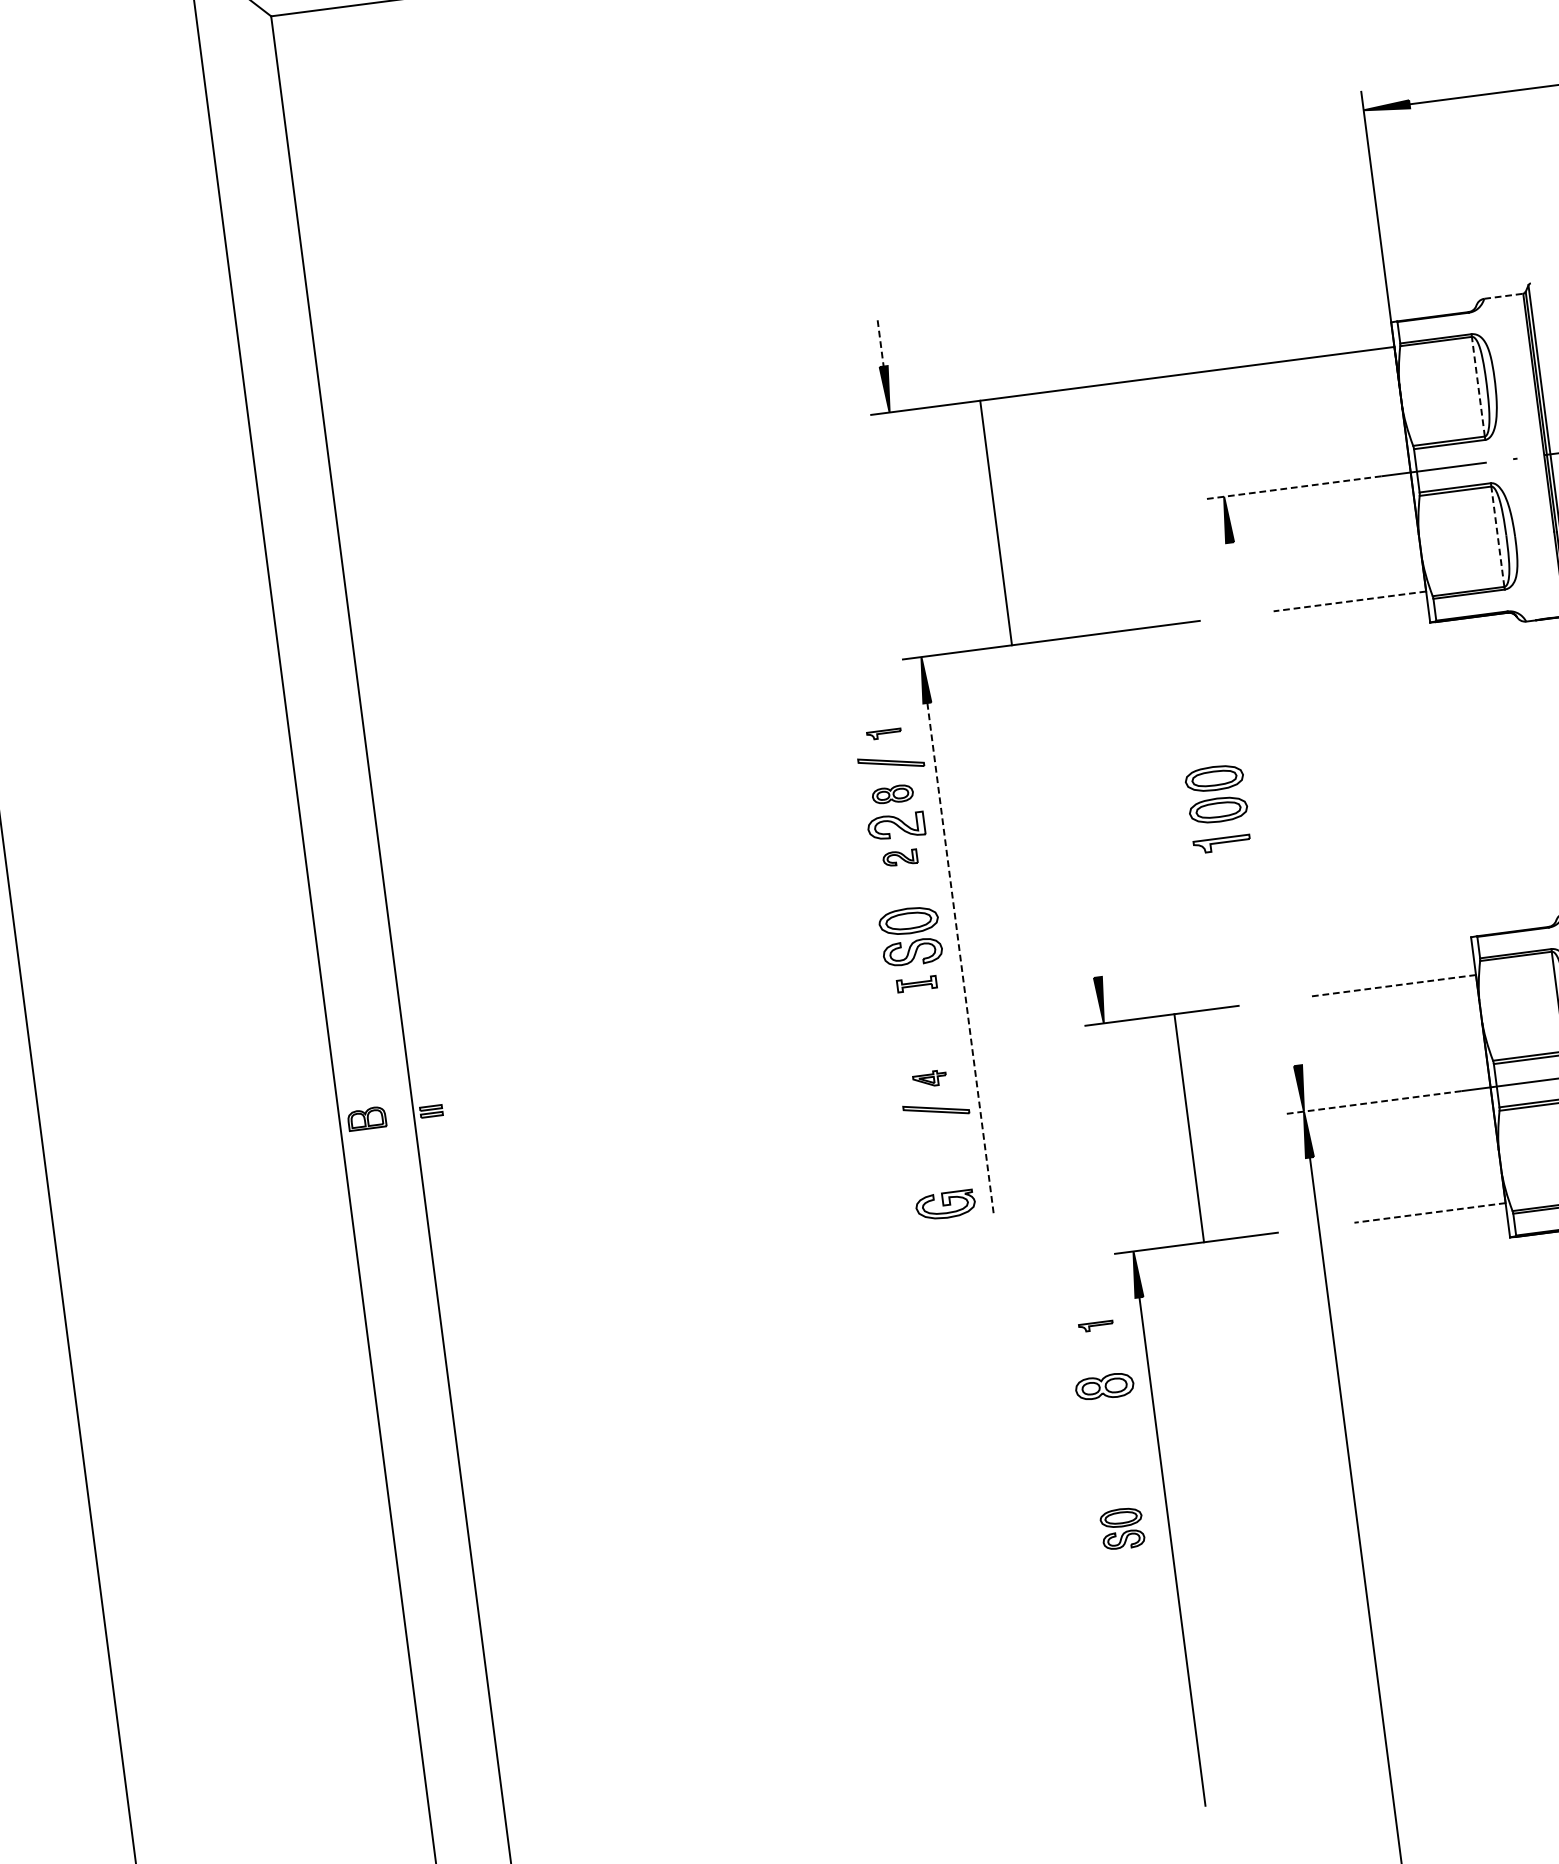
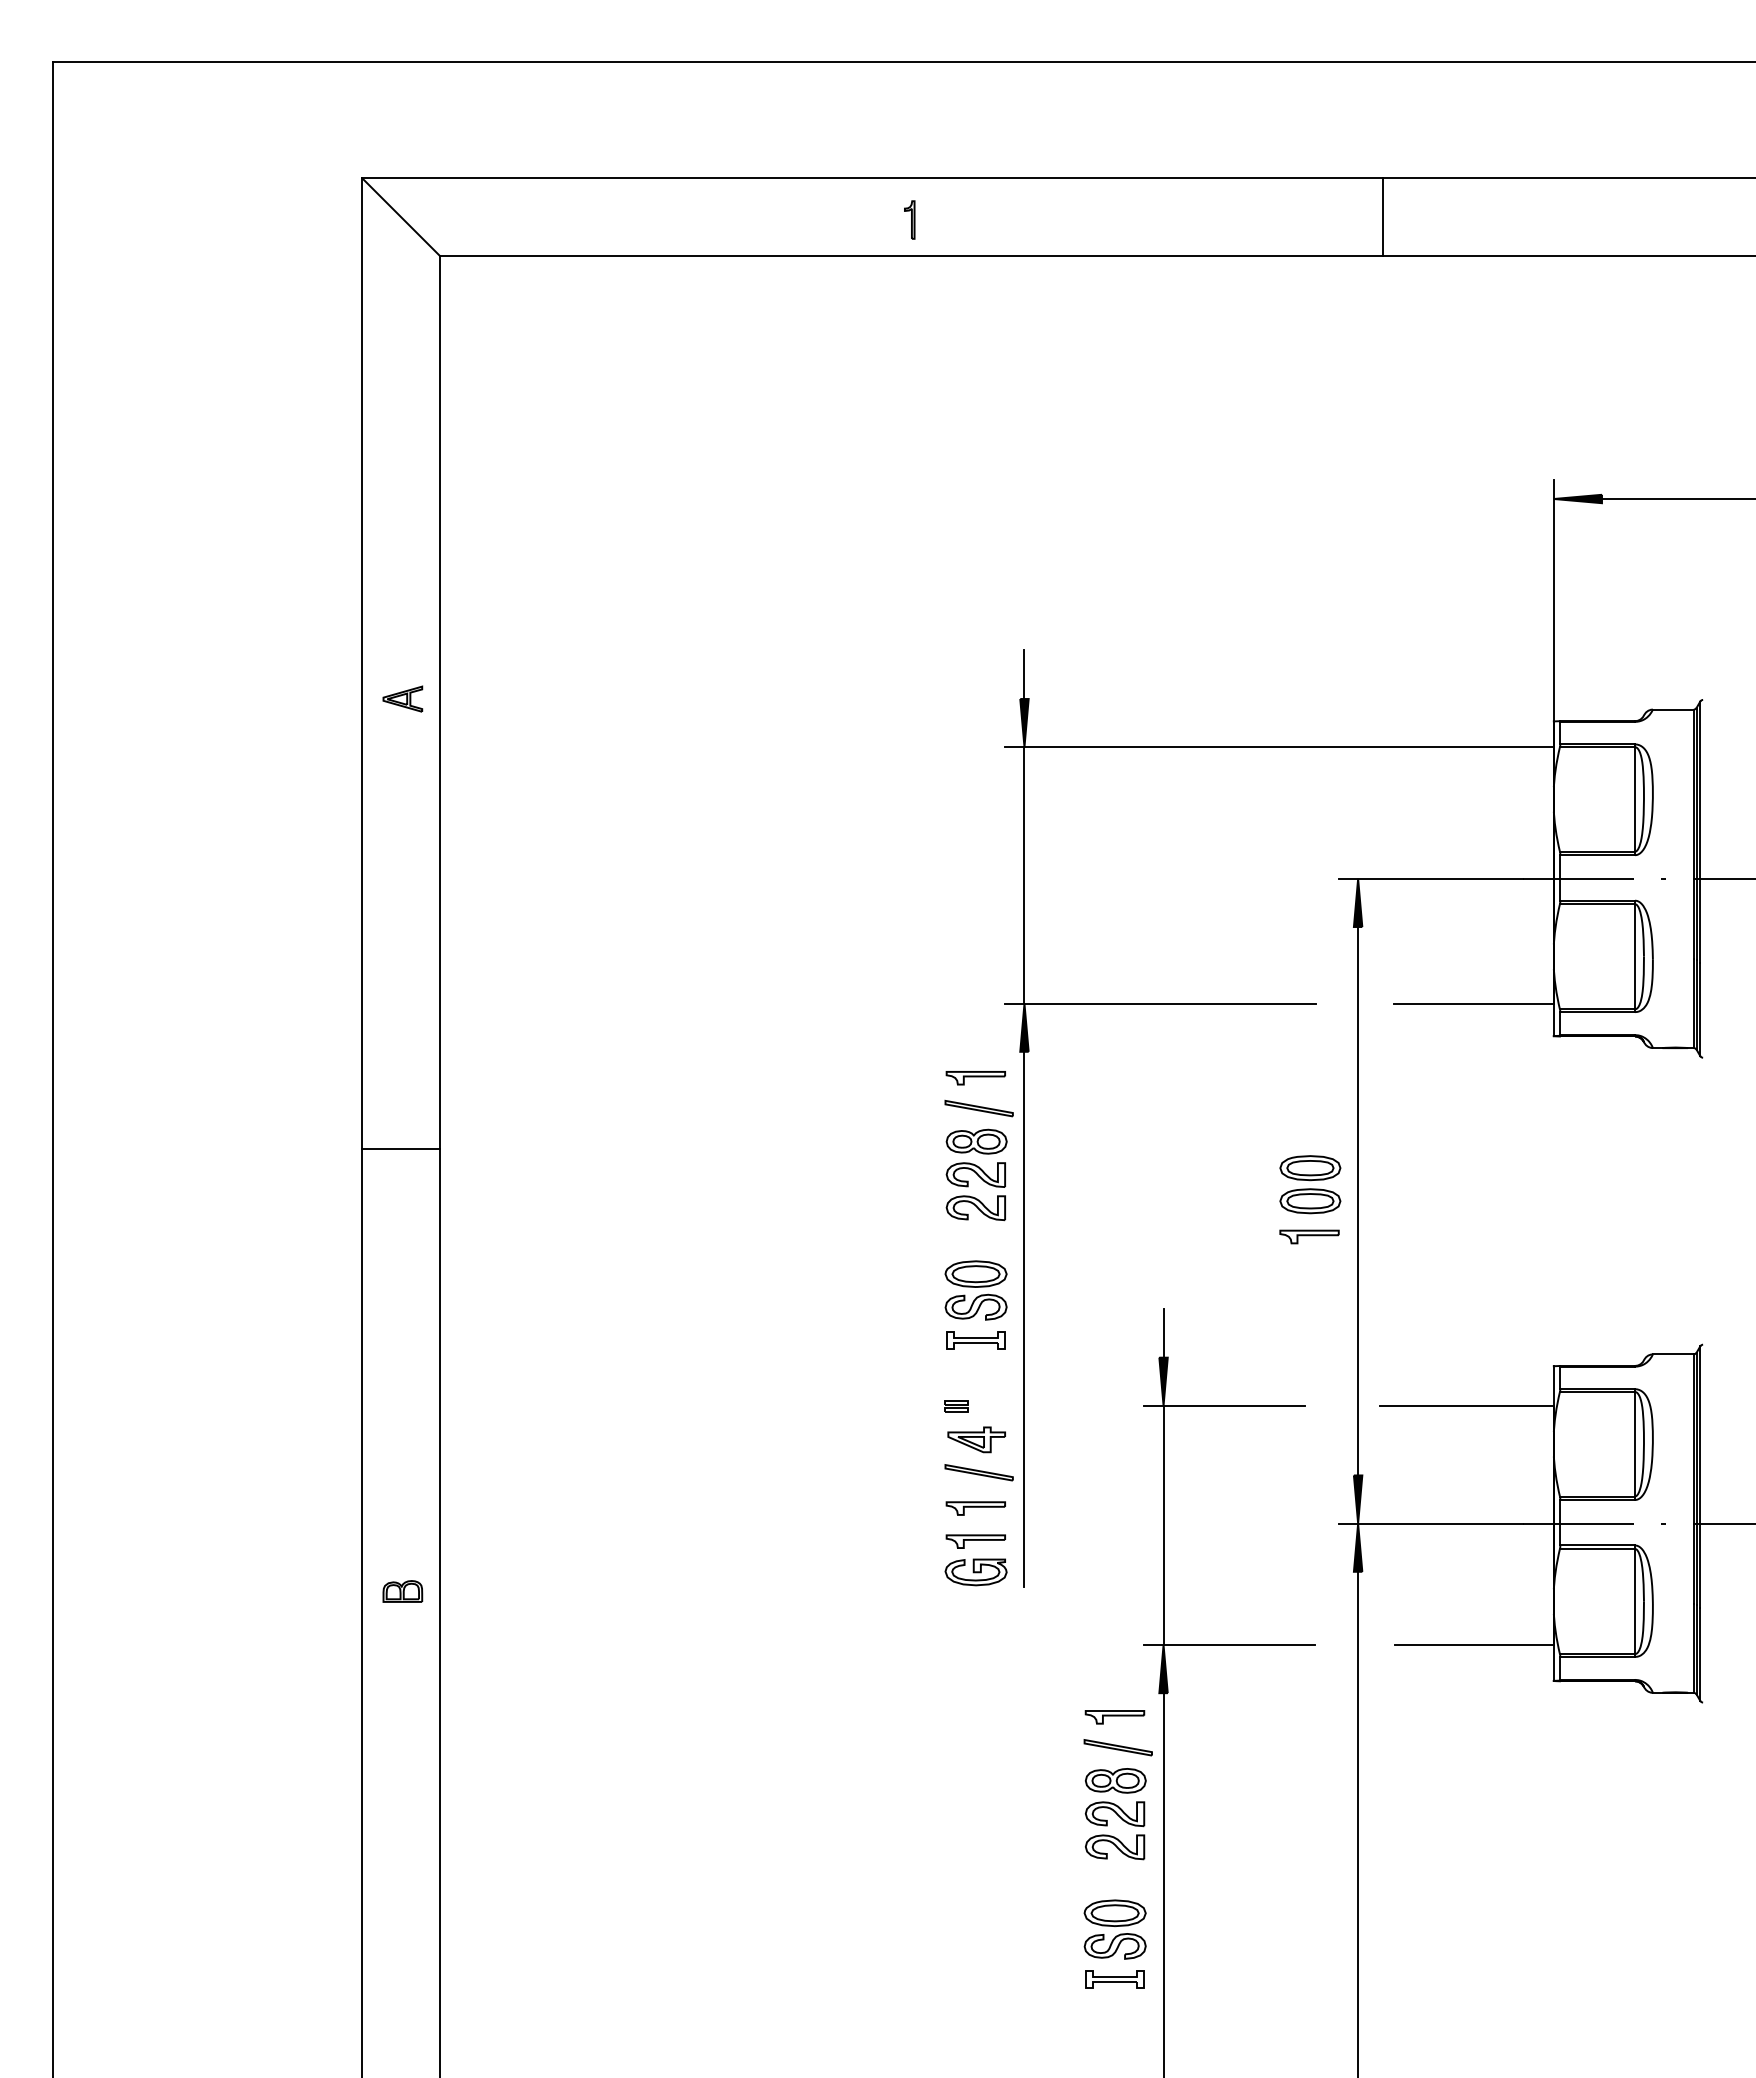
line: (1503, 296) -> (1673, 709), dashed -> solid
line: (880, 344) -> (1024, 675), dashed -> solid
line: (1478, 385) -> (1635, 798), dashed -> solid
part: (290, 443) -> (402, 698), added
line: (1293, 487) -> (1430, 878), dashed -> solid
line: (996, 523) -> (1024, 875), moved
line: (1498, 536) -> (1635, 956), dashed -> solid
line: (1349, 601) -> (1473, 1003), dashed -> solid
part: (883, 734) -> (975, 1078), size x1.67
part: (892, 794) -> (976, 1141), size x1.43
line: (1264, 804) -> (1358, 1201), added
part: (900, 858) -> (975, 1208), size x1.67
line: (344, 872) -> (400, 1148), added
line: (1094, 954) -> (1163, 1333), added
line: (960, 958) -> (1024, 1319), dashed -> solid
part: (916, 984) -> (975, 1340), size x1.43
line: (1392, 985) -> (1466, 1405), dashed -> solid
part: (929, 1078) -> (976, 1439), size x1.67
line: (1372, 1102) -> (1430, 1523), dashed -> solid
part: (431, 1111) -> (956, 1406), moved
part: (366, 1118) -> (402, 1591), moved
line: (1189, 1128) -> (1163, 1525), moved
part: (937, 1144) -> (975, 1508), added
part: (941, 1176) -> (975, 1541), added
line: (1430, 1213) -> (1474, 1645), dashed -> solid
part: (1095, 1326) -> (1114, 1717), size x1.67
part: (1102, 1354) -> (1117, 1747), added
part: (1109, 1434) -> (1114, 1830), added
part: (1121, 1528) -> (1114, 1929), size x1.43
part: (1128, 1576) -> (1114, 1979), added

